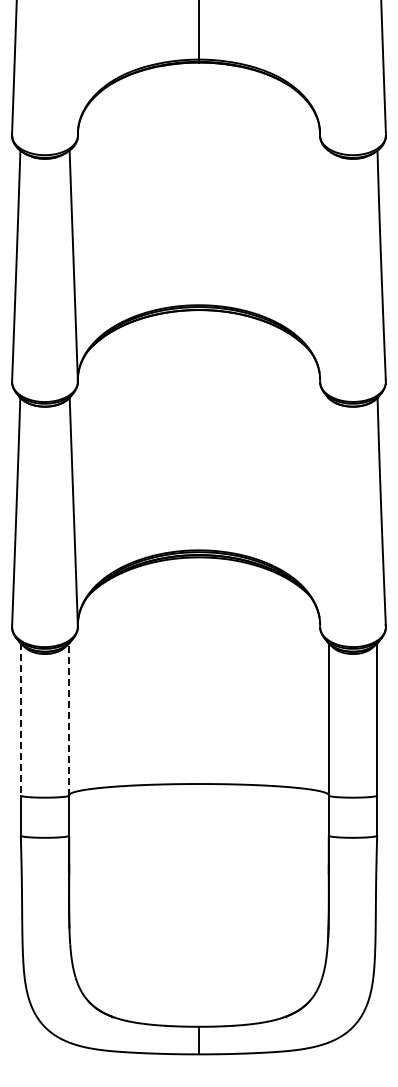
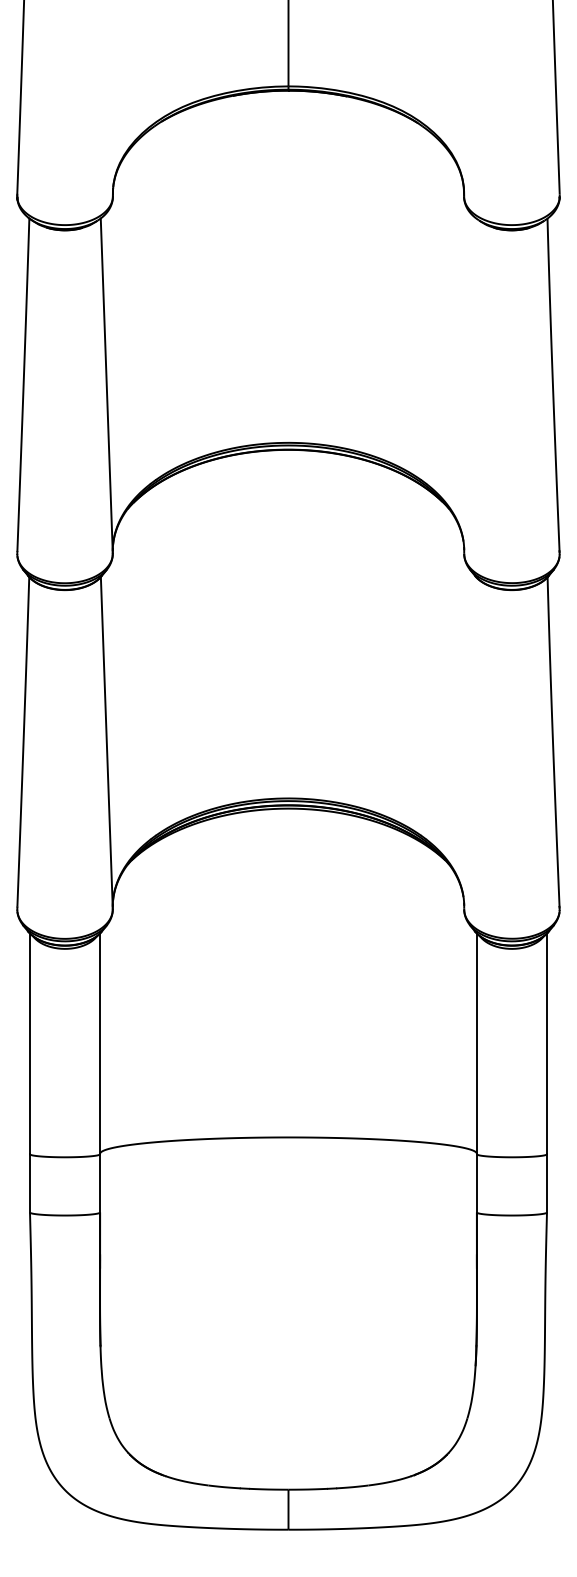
line: (69, 718) -> (100, 1042), dashed -> solid
line: (20, 719) -> (29, 1043), dashed -> solid

